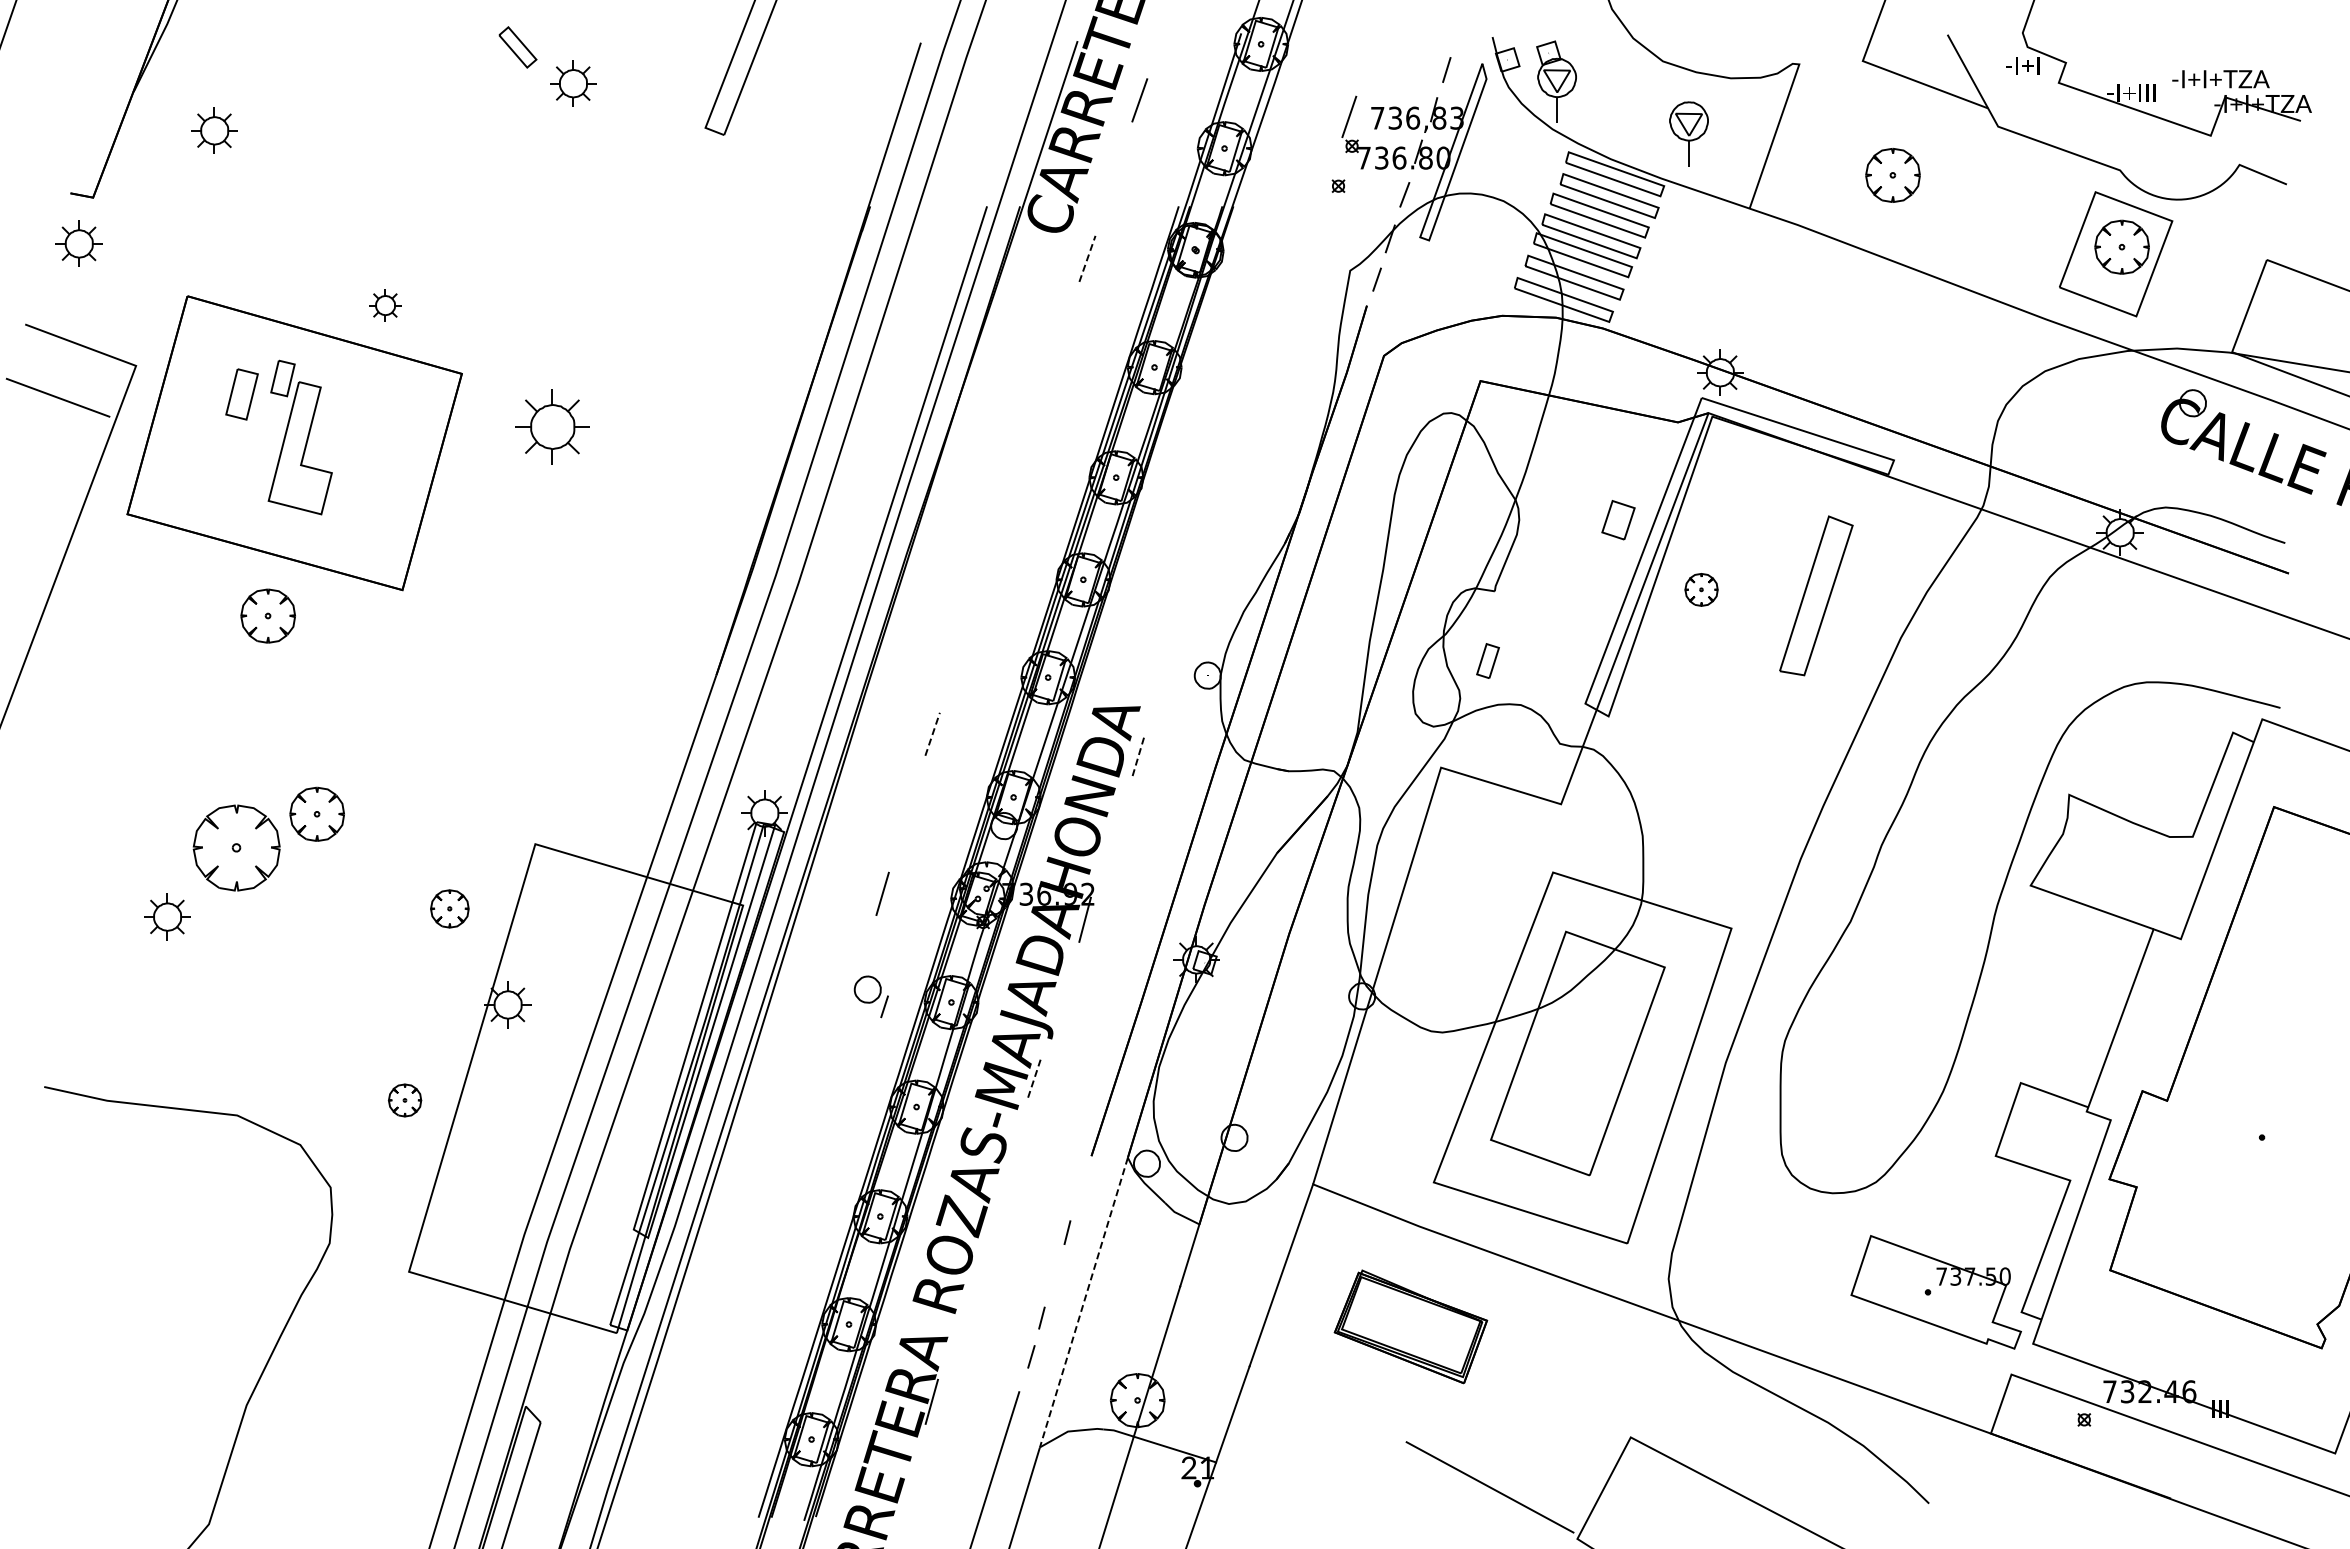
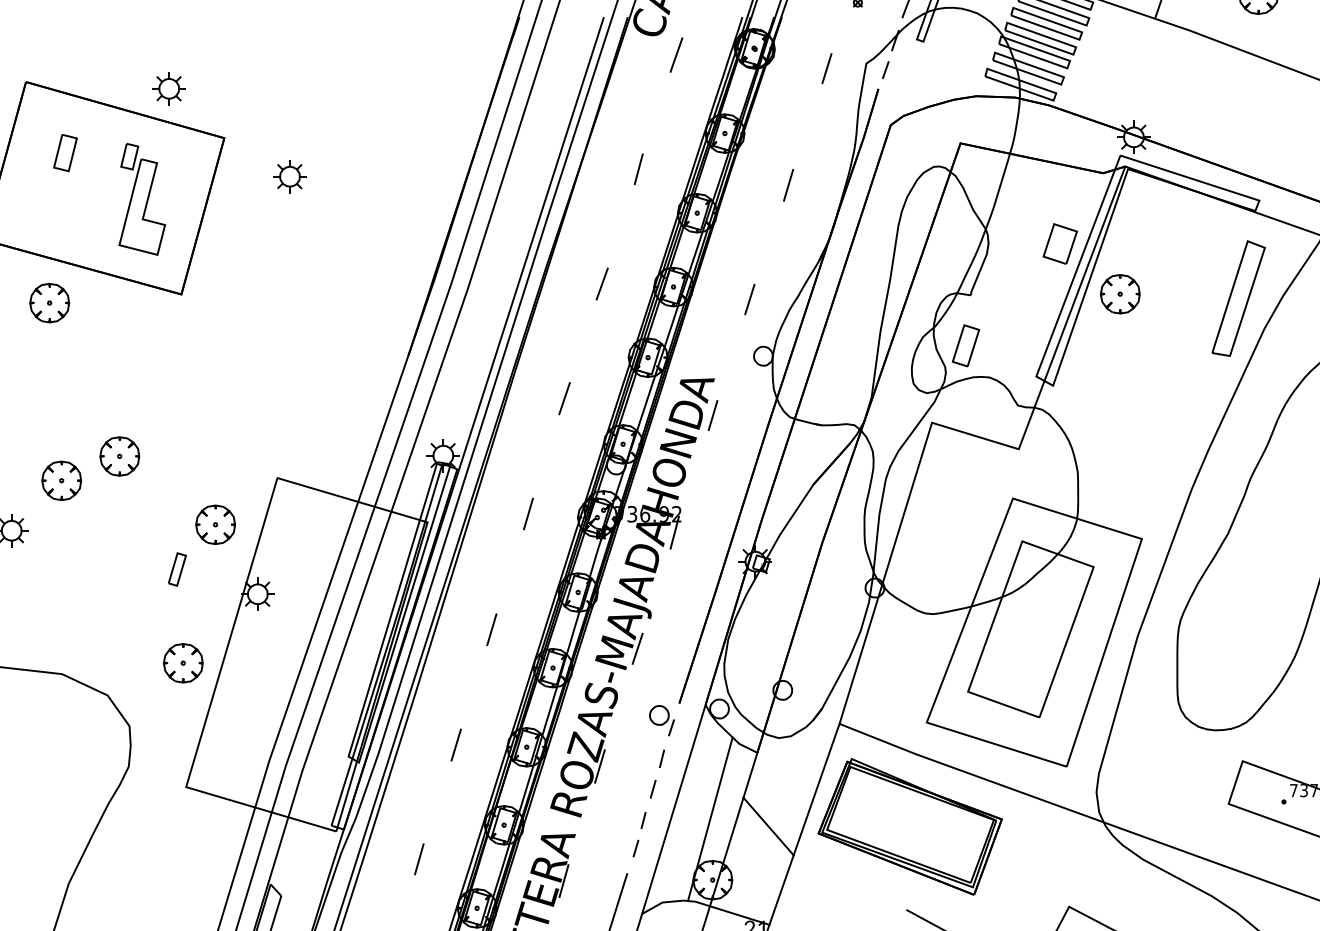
line: (1087, 258) -> (676, 54), dashed -> solid
line: (1295, 277) -> (826, 68), added
part: (385, 305) -> (169, 88), size x1.43
line: (1034, 416) -> (638, 168), added
part: (552, 427) -> (289, 176), size x0.62
part: (299, 437) -> (141, 199), moved
line: (1242, 438) -> (788, 184), added
part: (1618, 519) -> (1060, 243), size x1.43
line: (984, 575) -> (602, 283), added
part: (1701, 589) -> (1120, 294), size x1.67
part: (1816, 595) -> (1238, 298), moved
line: (1188, 596) -> (749, 299), added
part: (267, 615) -> (49, 302), moved
part: (1487, 660) -> (965, 345), size x1.67
line: (932, 734) -> (564, 398), dashed -> solid
line: (1138, 757) -> (713, 415), dashed -> solid
part: (236, 847) -> (61, 480), size x0.62
part: (449, 908) -> (215, 524), size x1.43
part: (396, 970) -> (177, 569), added
part: (870, 996) -> (661, 720), moved
line: (831, 1053) -> (491, 629), added
line: (1033, 1080) -> (637, 648), dashed -> solid
part: (404, 1100) -> (182, 663), size x1.67
line: (782, 1213) -> (456, 744), added
line: (981, 1242) -> (599, 765), added
line: (1054, 1274) -> (652, 789), added
line: (1083, 1303) -> (673, 810), dashed -> solid
line: (1134, 1316) -> (710, 819), added
line: (1214, 1326) -> (768, 826), added
part: (1410, 1326) -> (909, 826), size x1.67
line: (731, 1371) -> (419, 859), added

